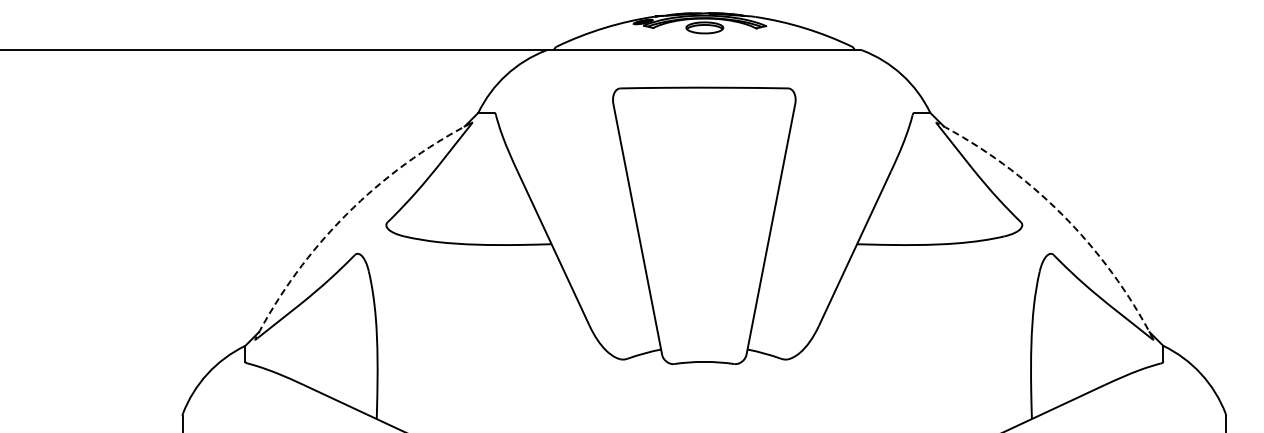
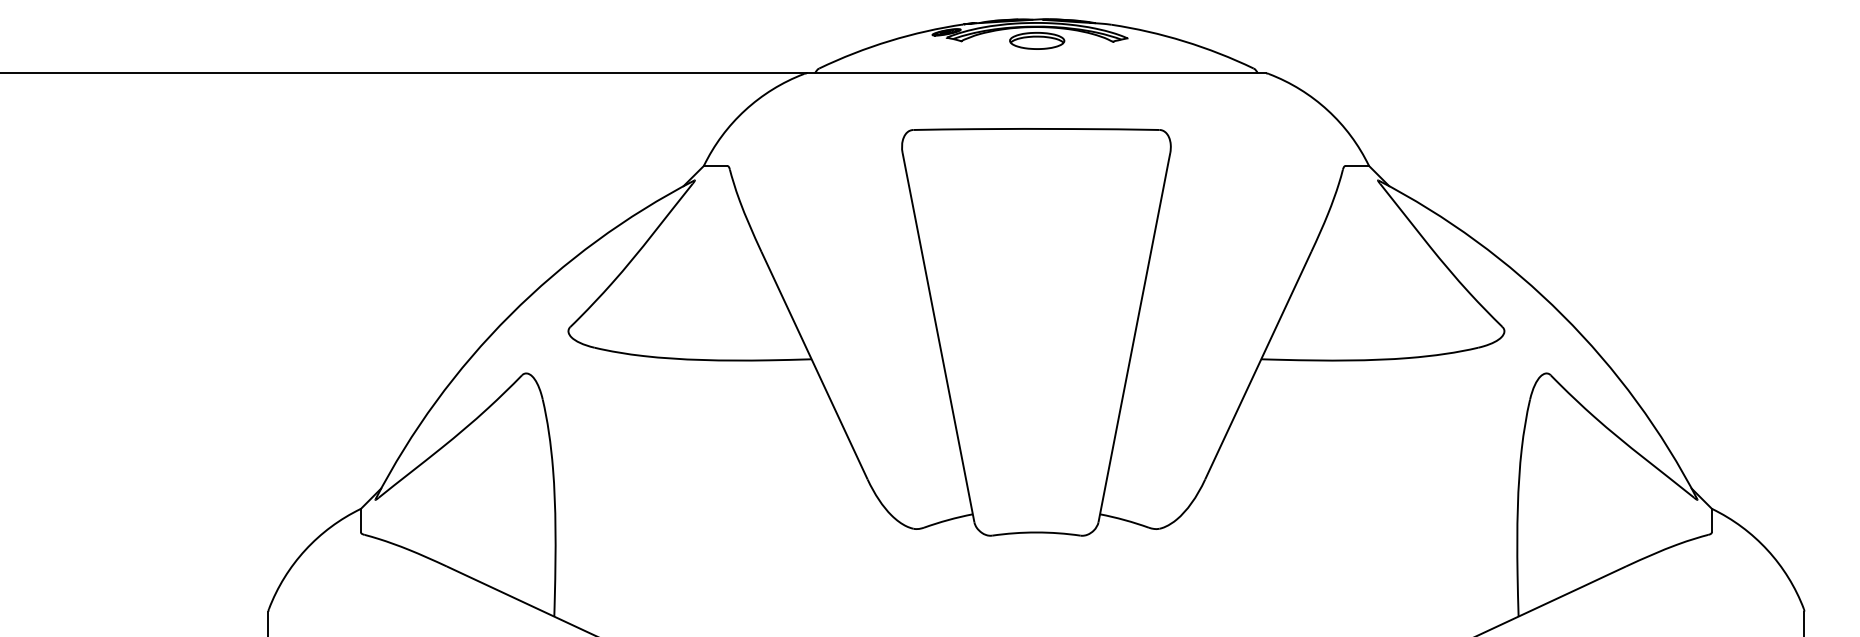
arc: (346, 214) -> (509, 315), dashed -> solid
arc: (1061, 214) -> (1562, 315), dashed -> solid

